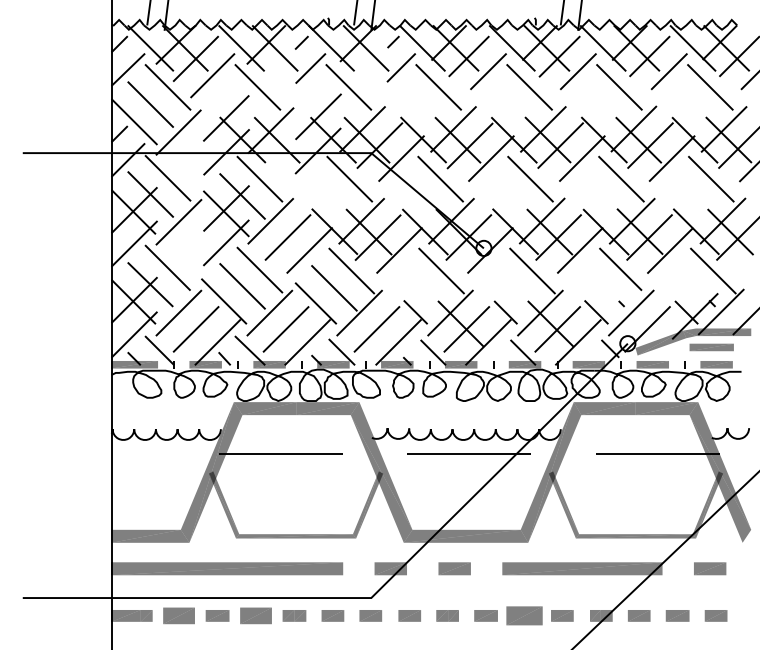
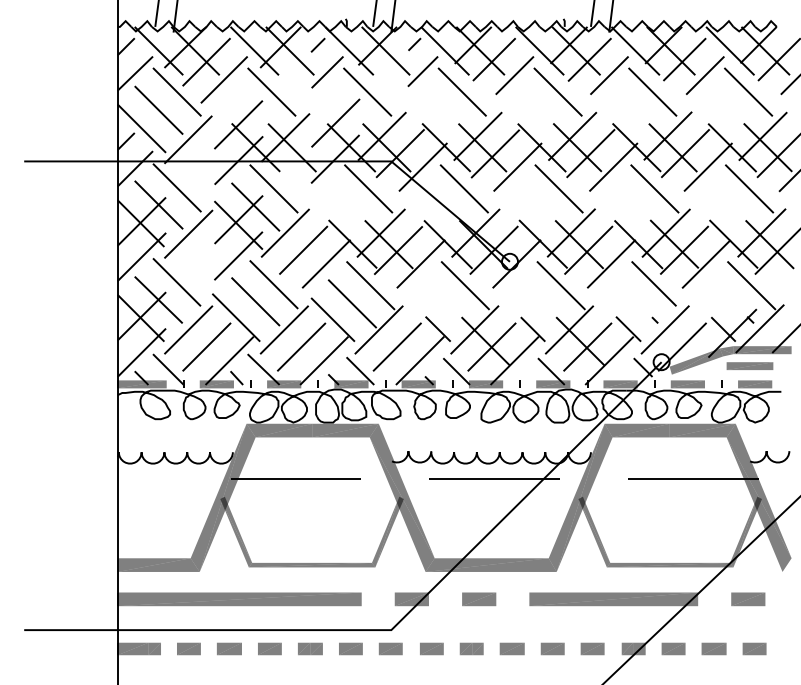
part: (179, 615) -> (189, 648), size x0.71
part: (255, 615) -> (269, 648), size x0.71
part: (524, 615) -> (552, 648), size x0.62

